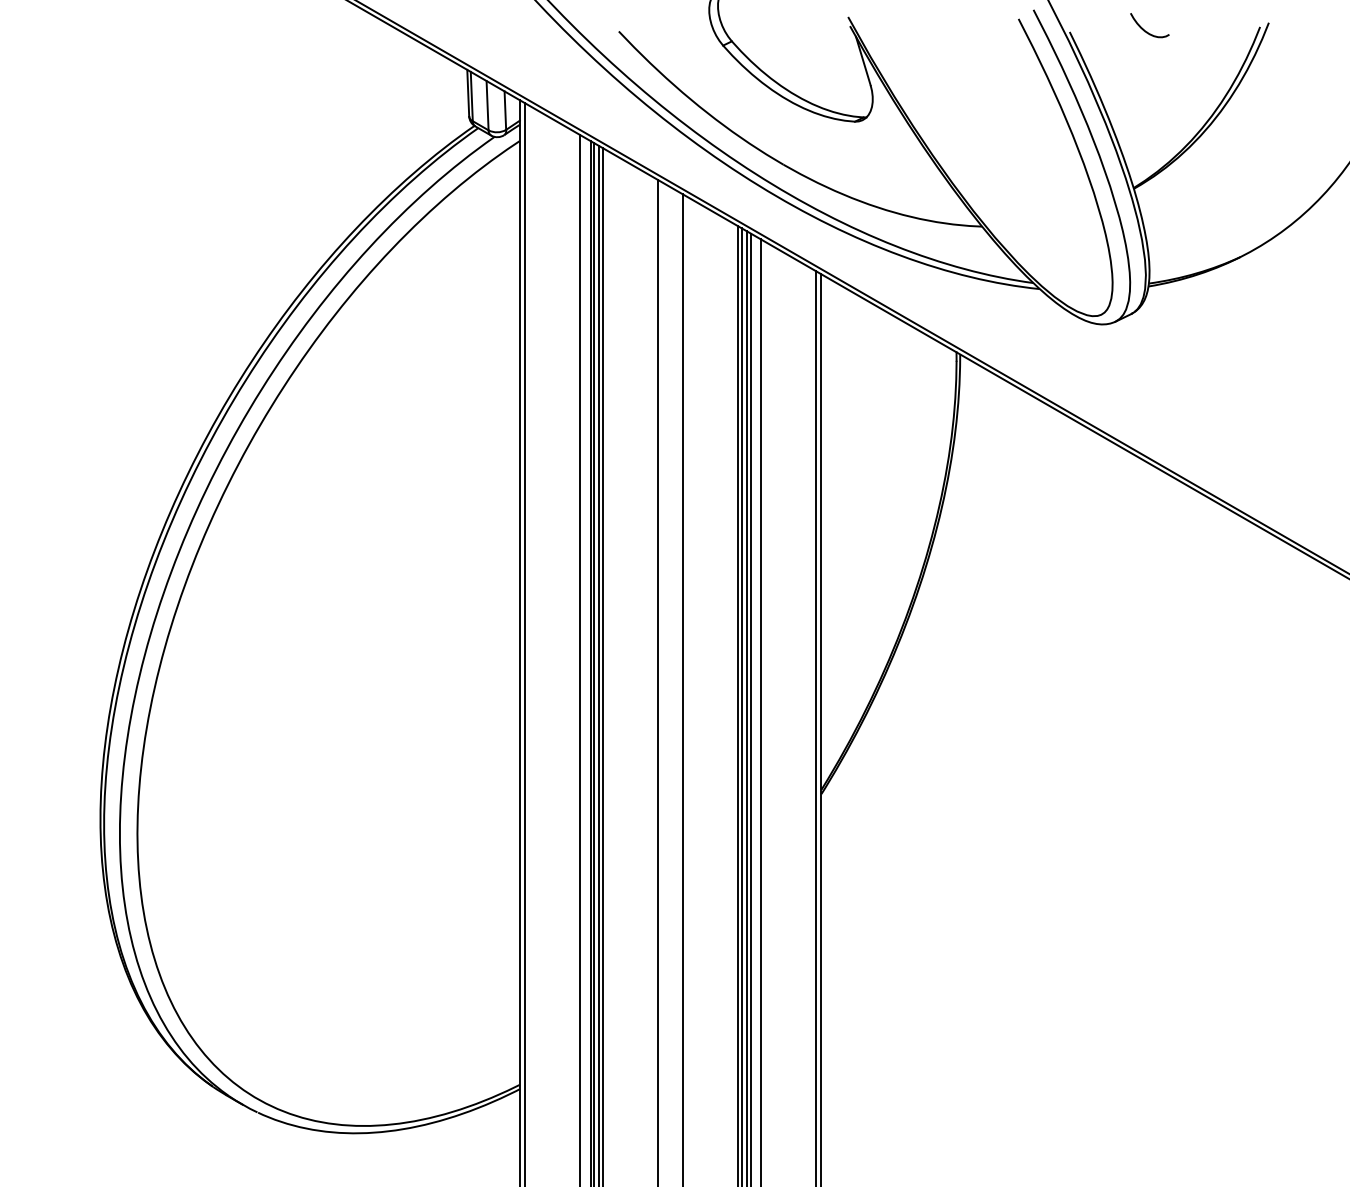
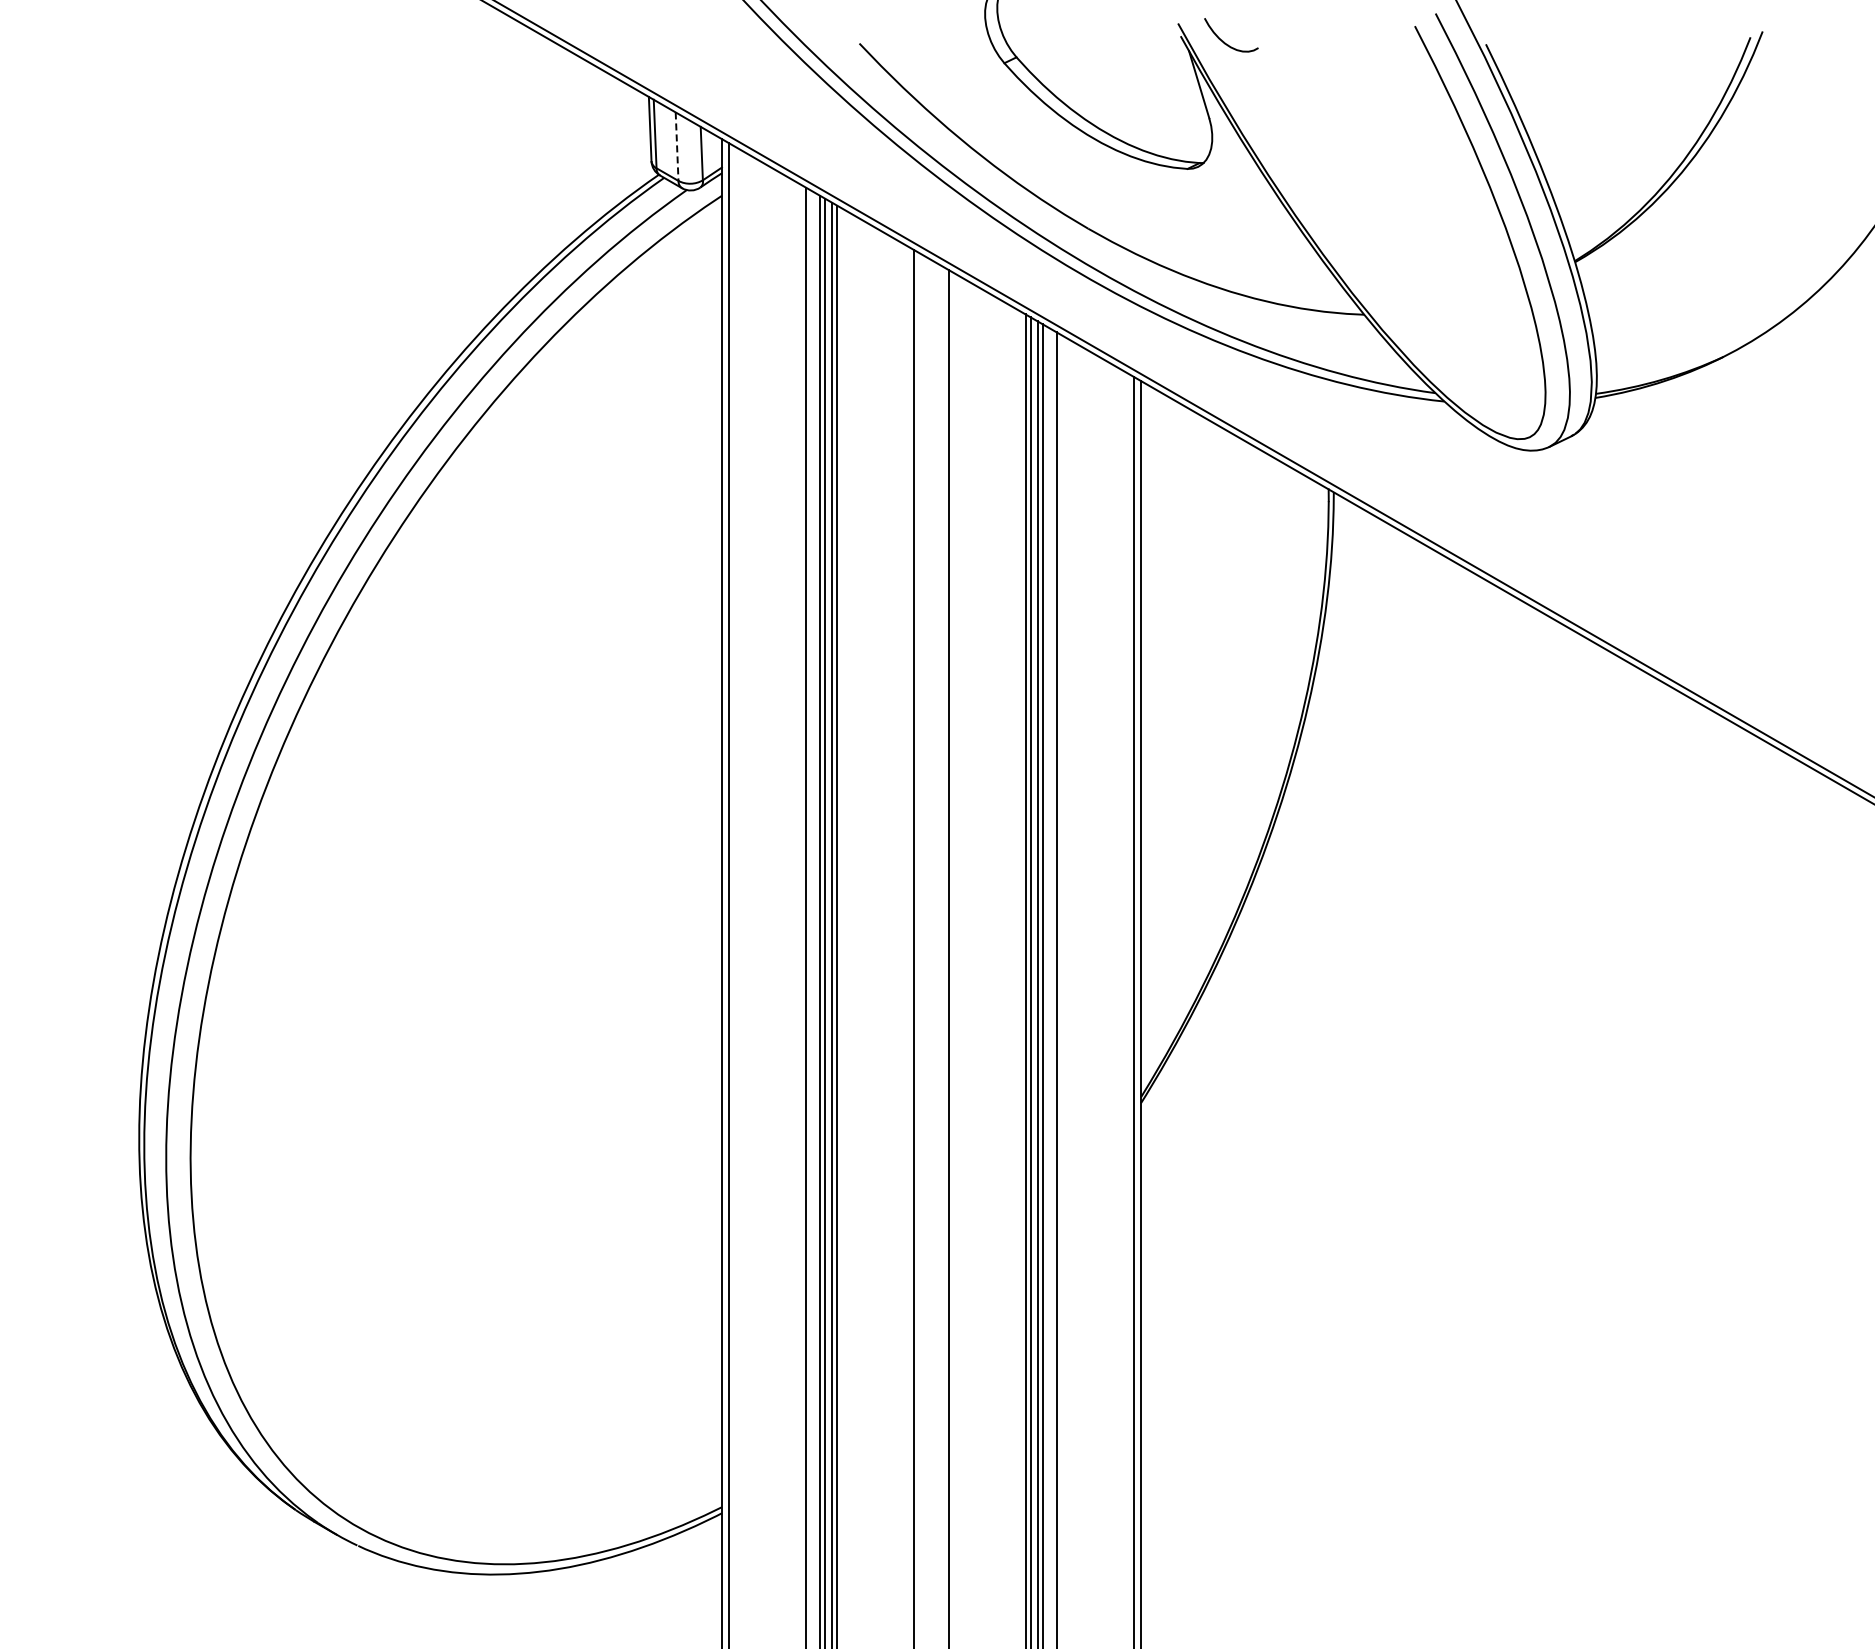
curve: (1144, 29) -> (1224, 41), moved
line: (487, 106) -> (677, 147), solid -> dashed

